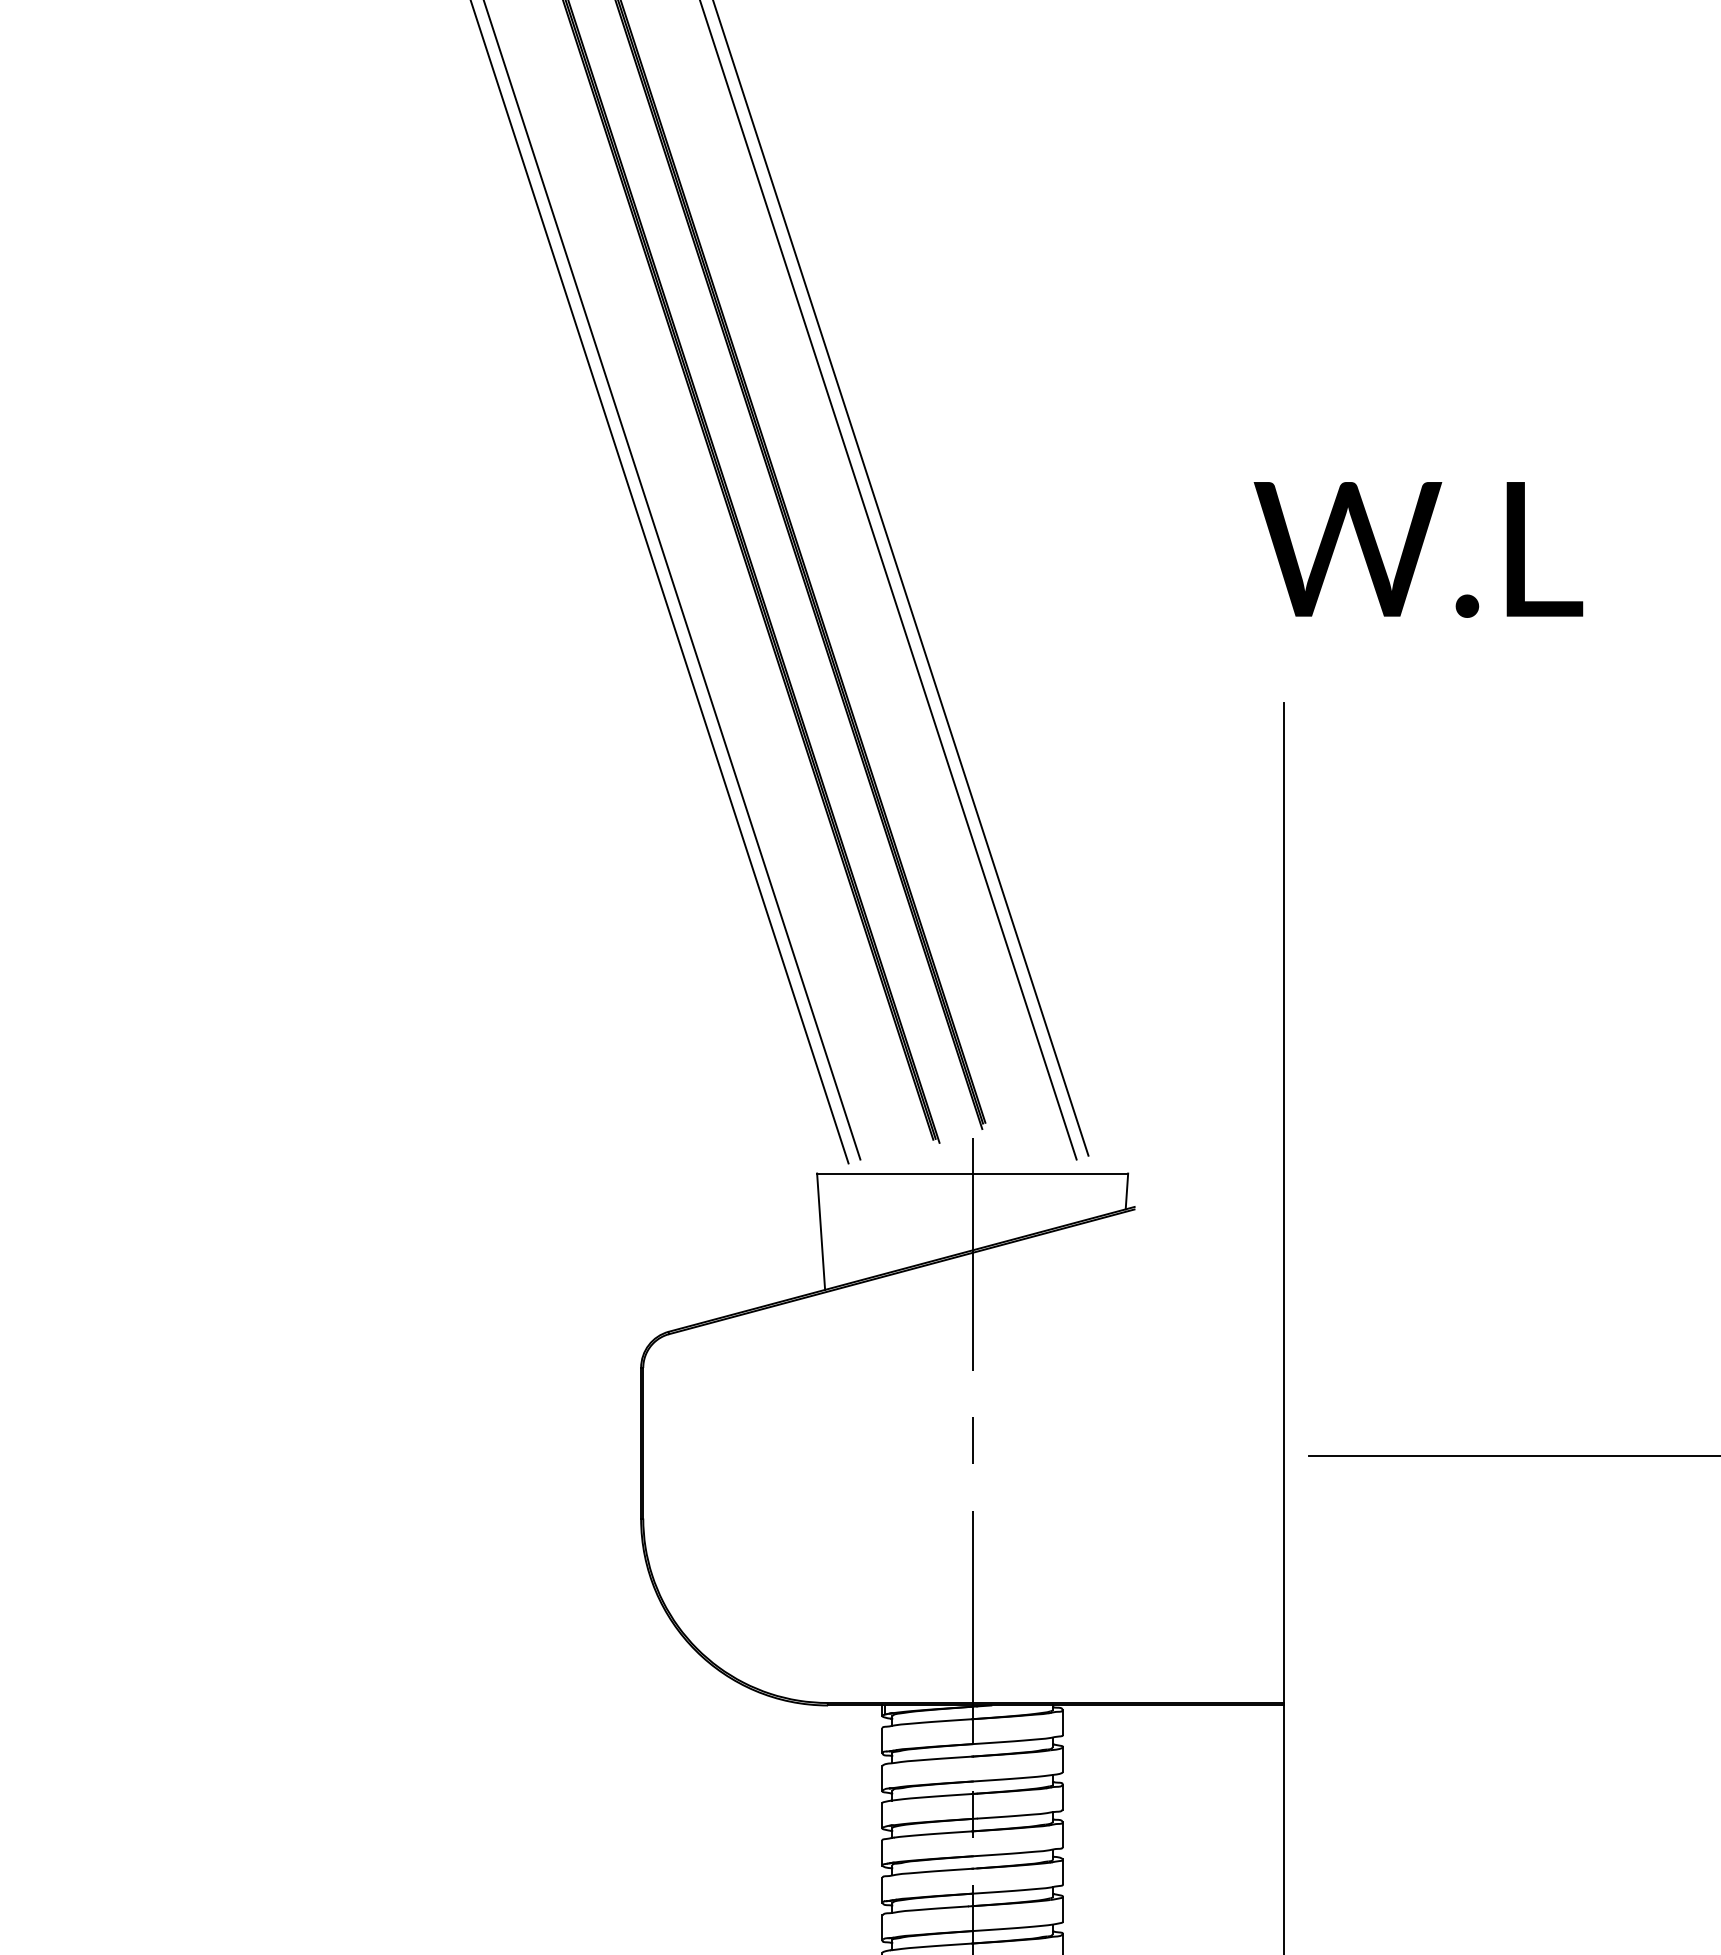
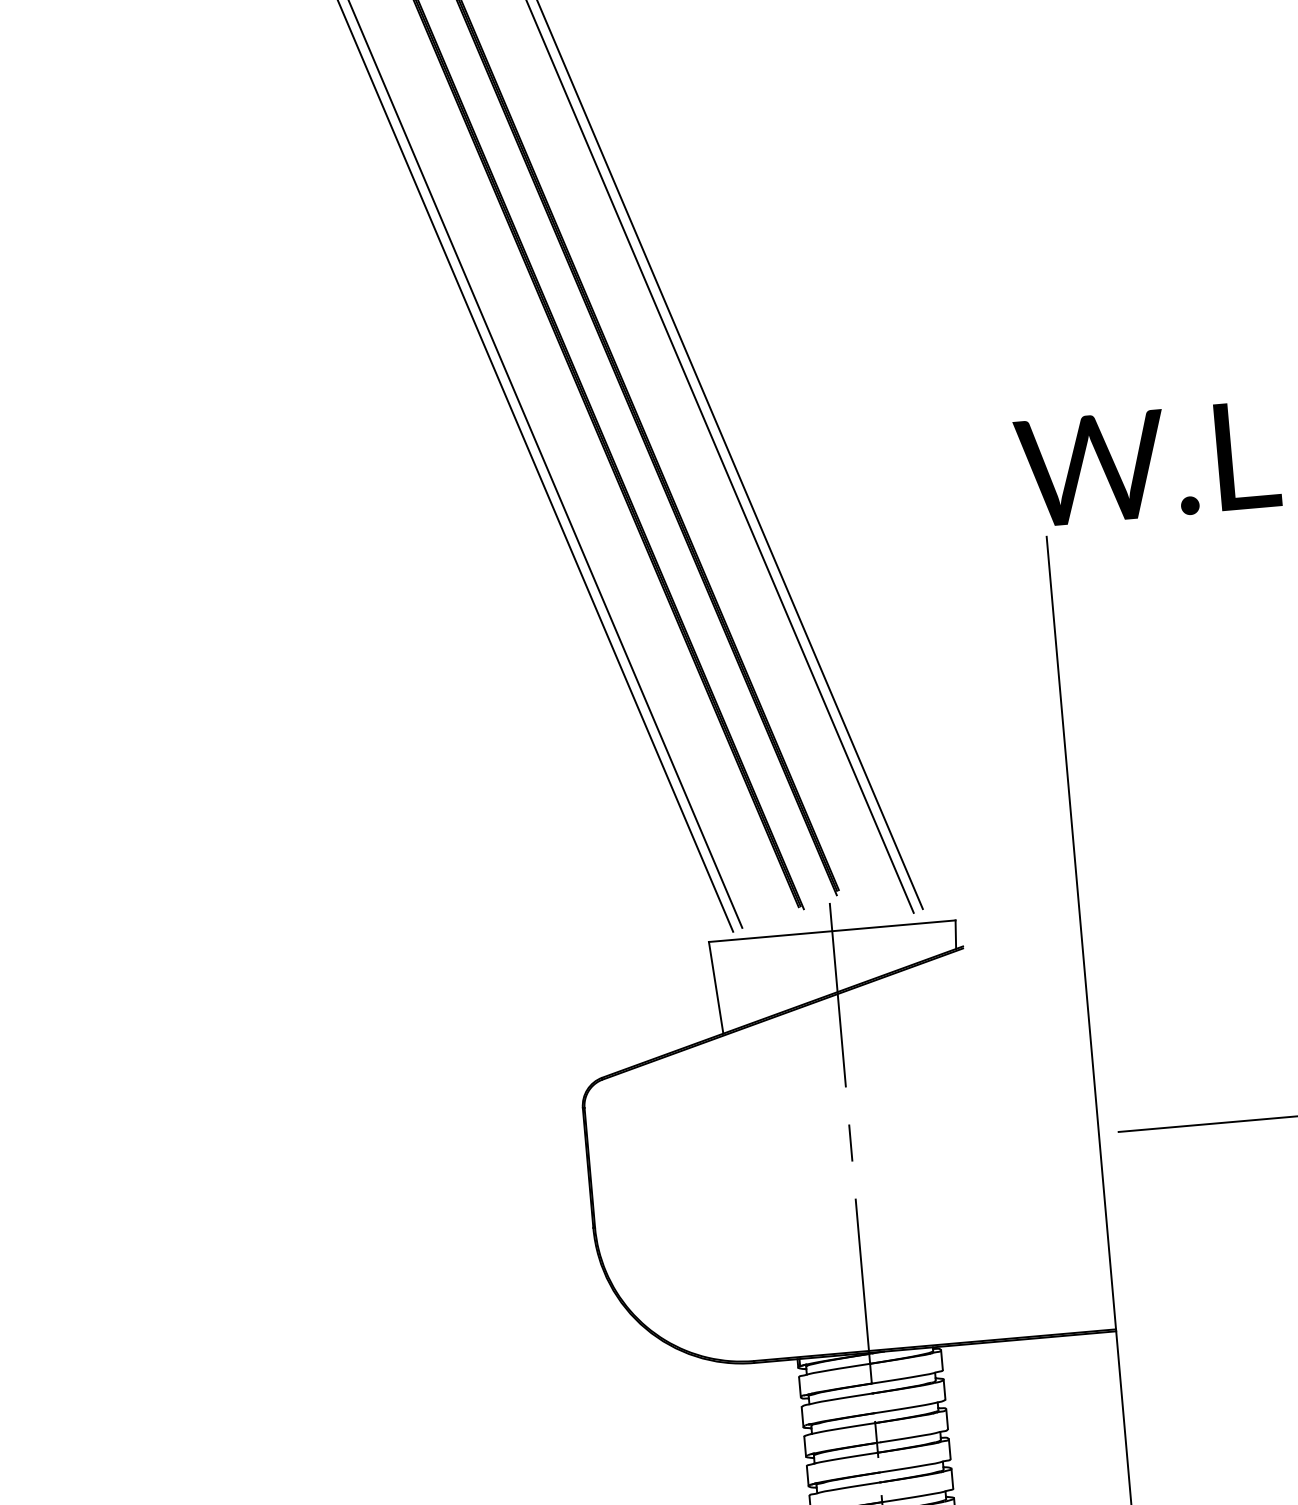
text: (1418, 549) -> (1147, 464), moved

